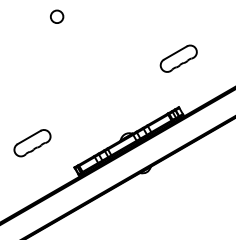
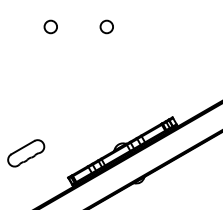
circle: (113, 16) -> (107, 26), added
part: (178, 58) -> (172, 68), removed

